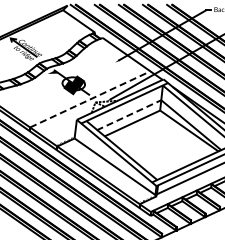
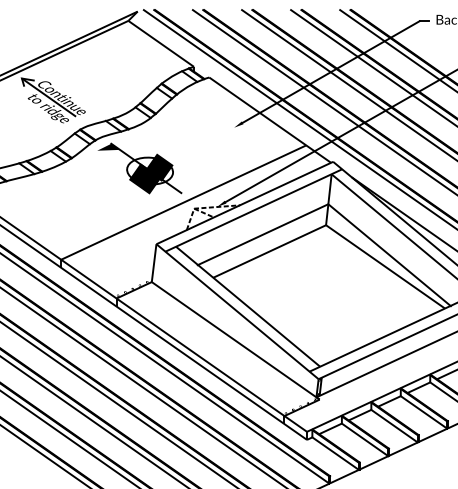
line: (90, 99) -> (184, 202), dashed -> solid
line: (128, 115) -> (261, 235), dashed -> solid

